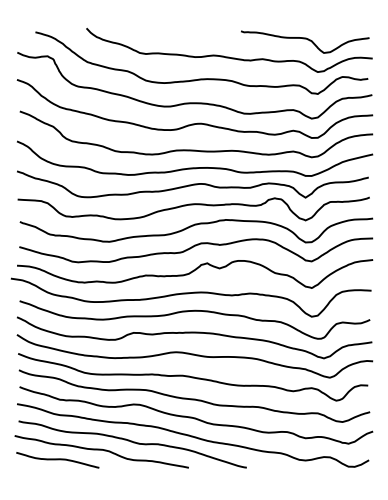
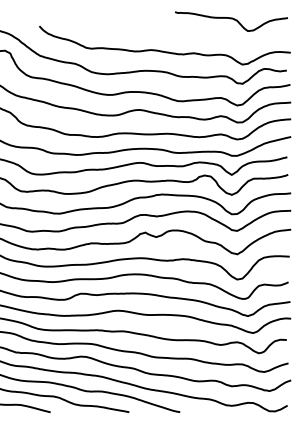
curve: (305, 39) -> (231, 19), moved

